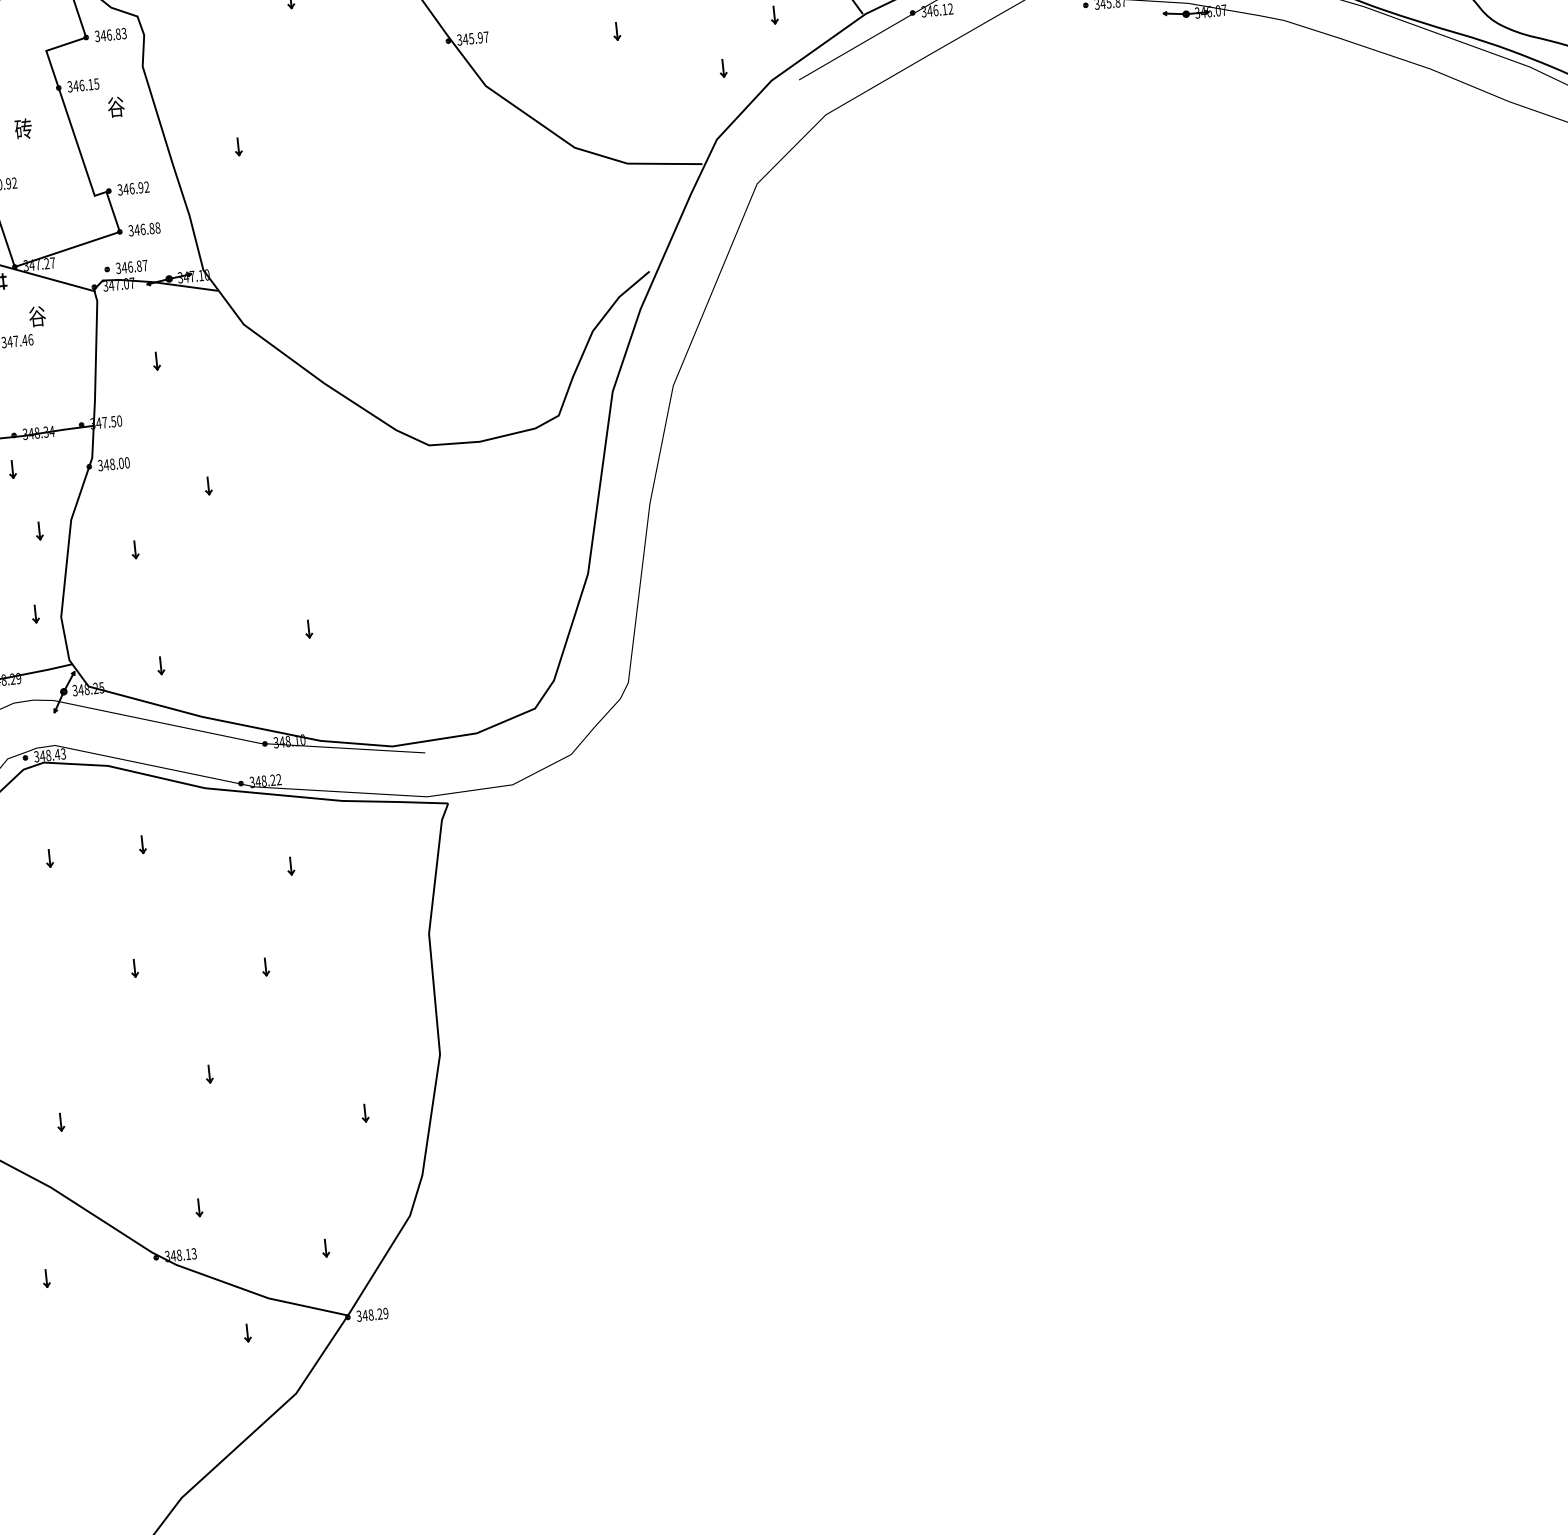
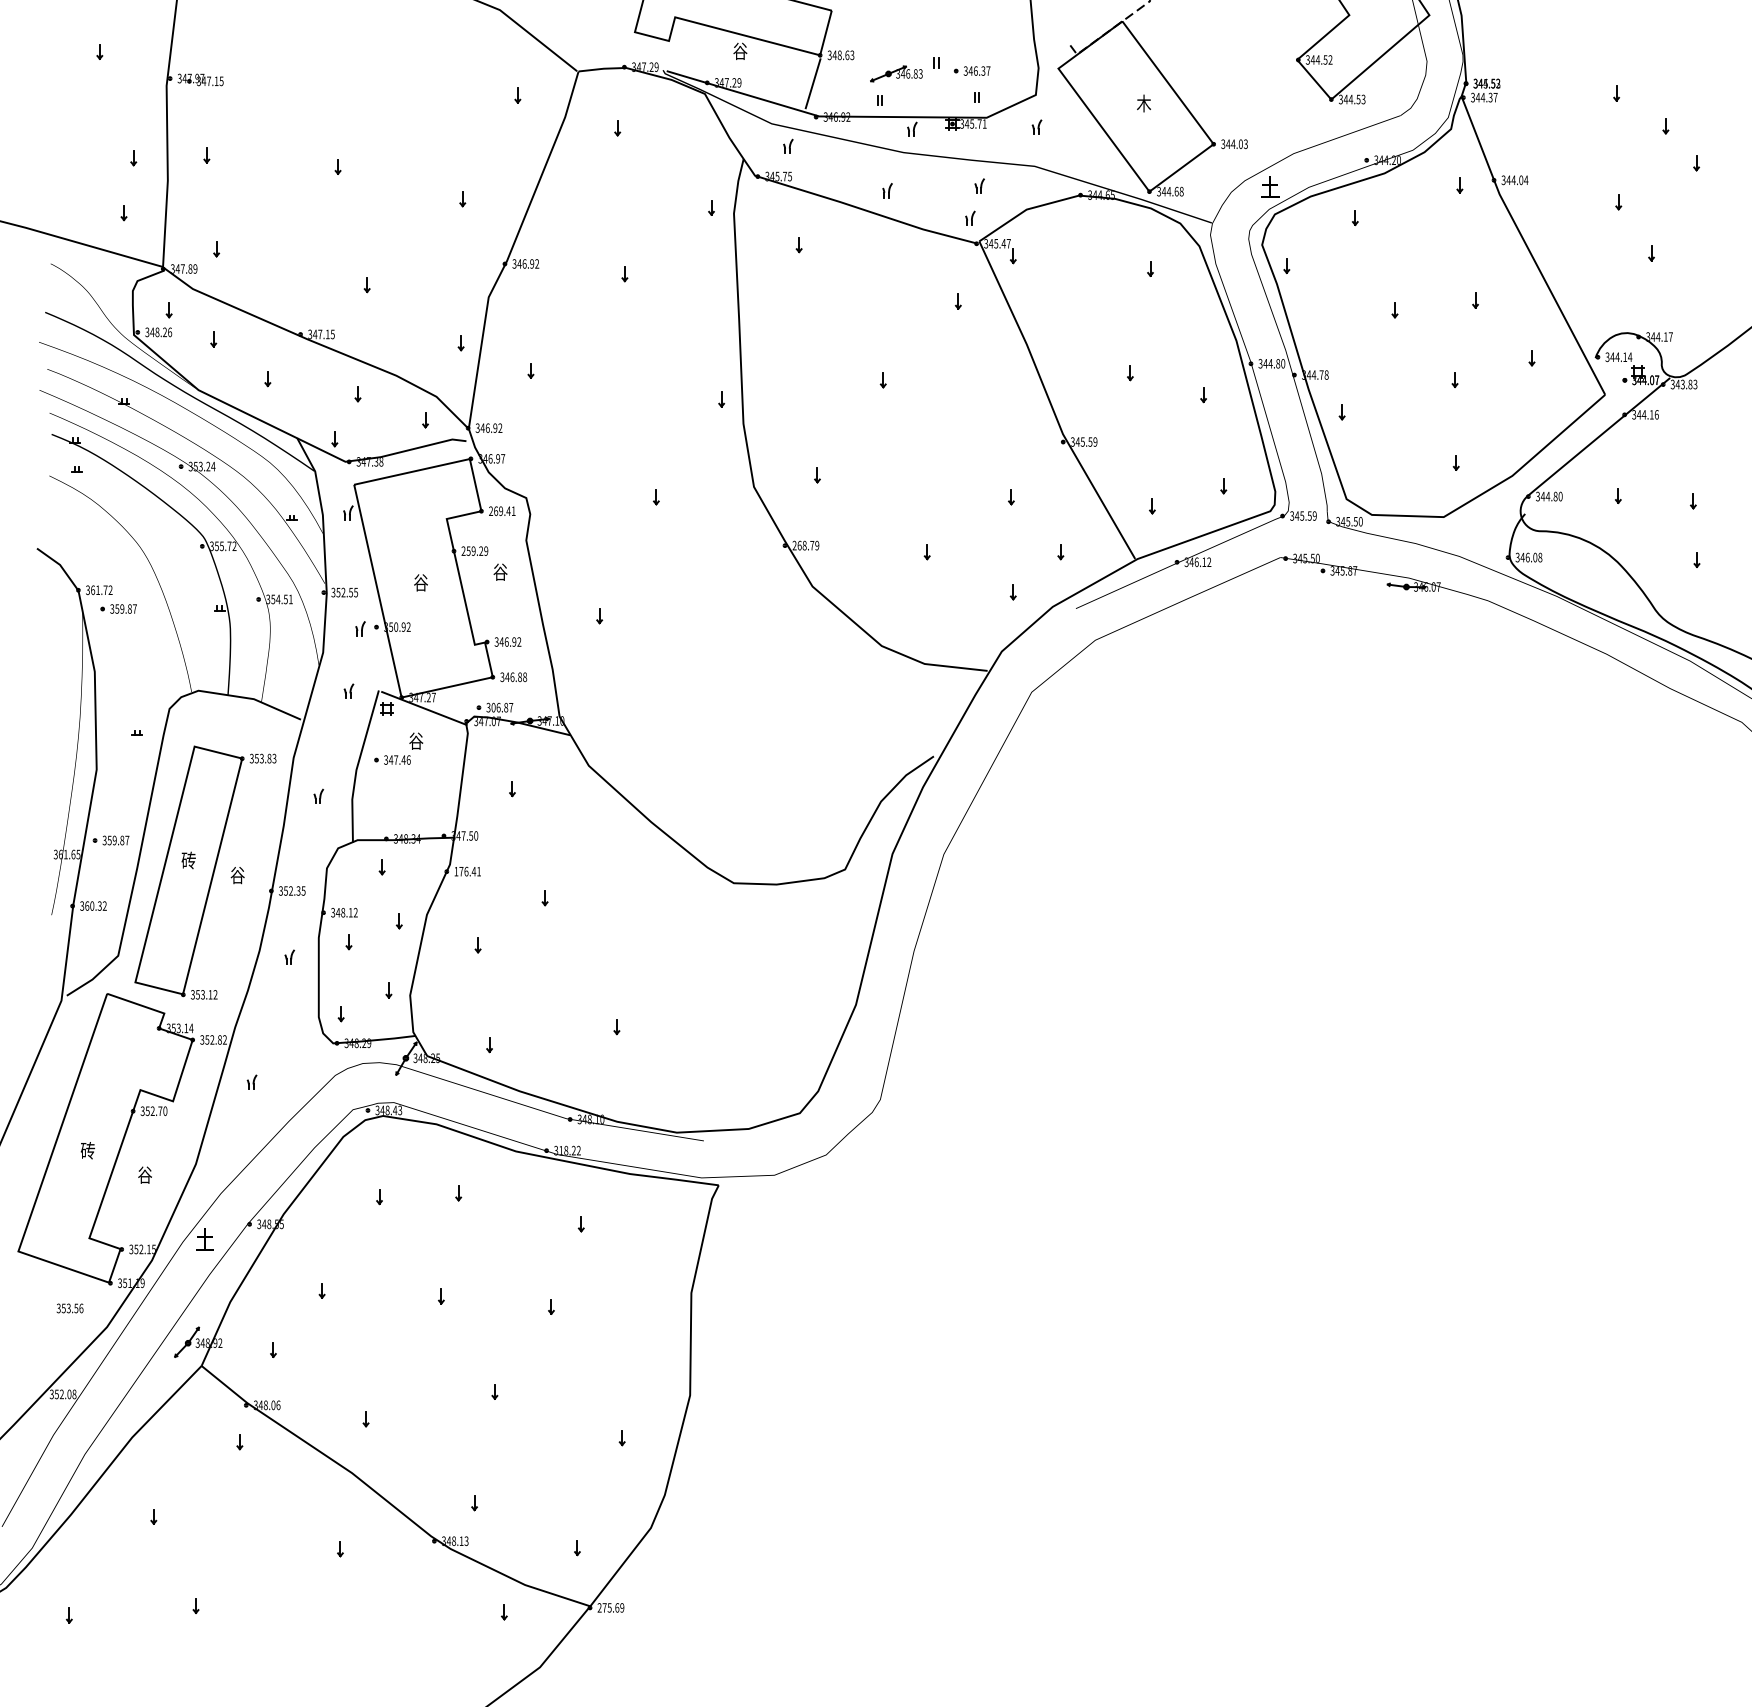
text: (111, 35) -> (502, 511), 346.83 -> 269.41
text: (472, 38) -> (805, 545), 345.97 -> 268.79
text: (82, 84) -> (474, 550), 346.15 -> 259.29
text: (23, 128) -> (420, 582), 砖 -> 谷
text: (124, 267) -> (493, 707), 346.87 -> 306.87
text: (113, 464) -> (467, 871), 348.00 -> 176.41
text: (258, 781) -> (561, 1150), 348.22 -> 318.22
text: (369, 1314) -> (608, 1607), 348.29 -> 275.69

